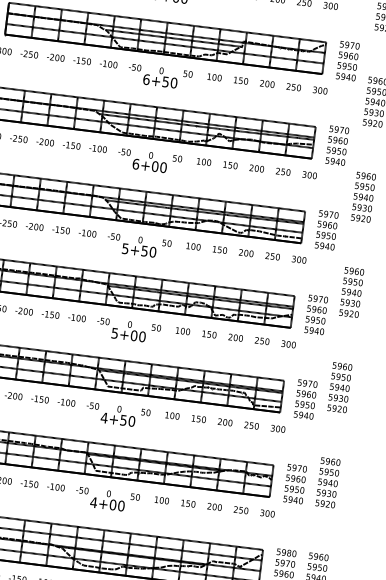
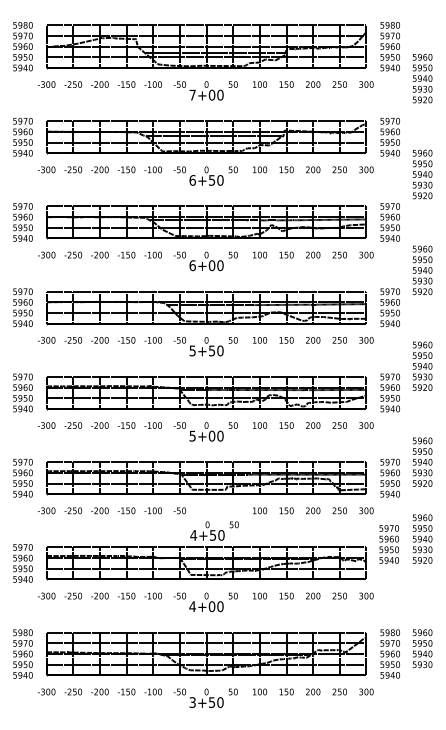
text: (125, 415) -> (214, 530), moved
text: (327, 482) -> (422, 538), moved
text: (294, 484) -> (388, 544), moved

